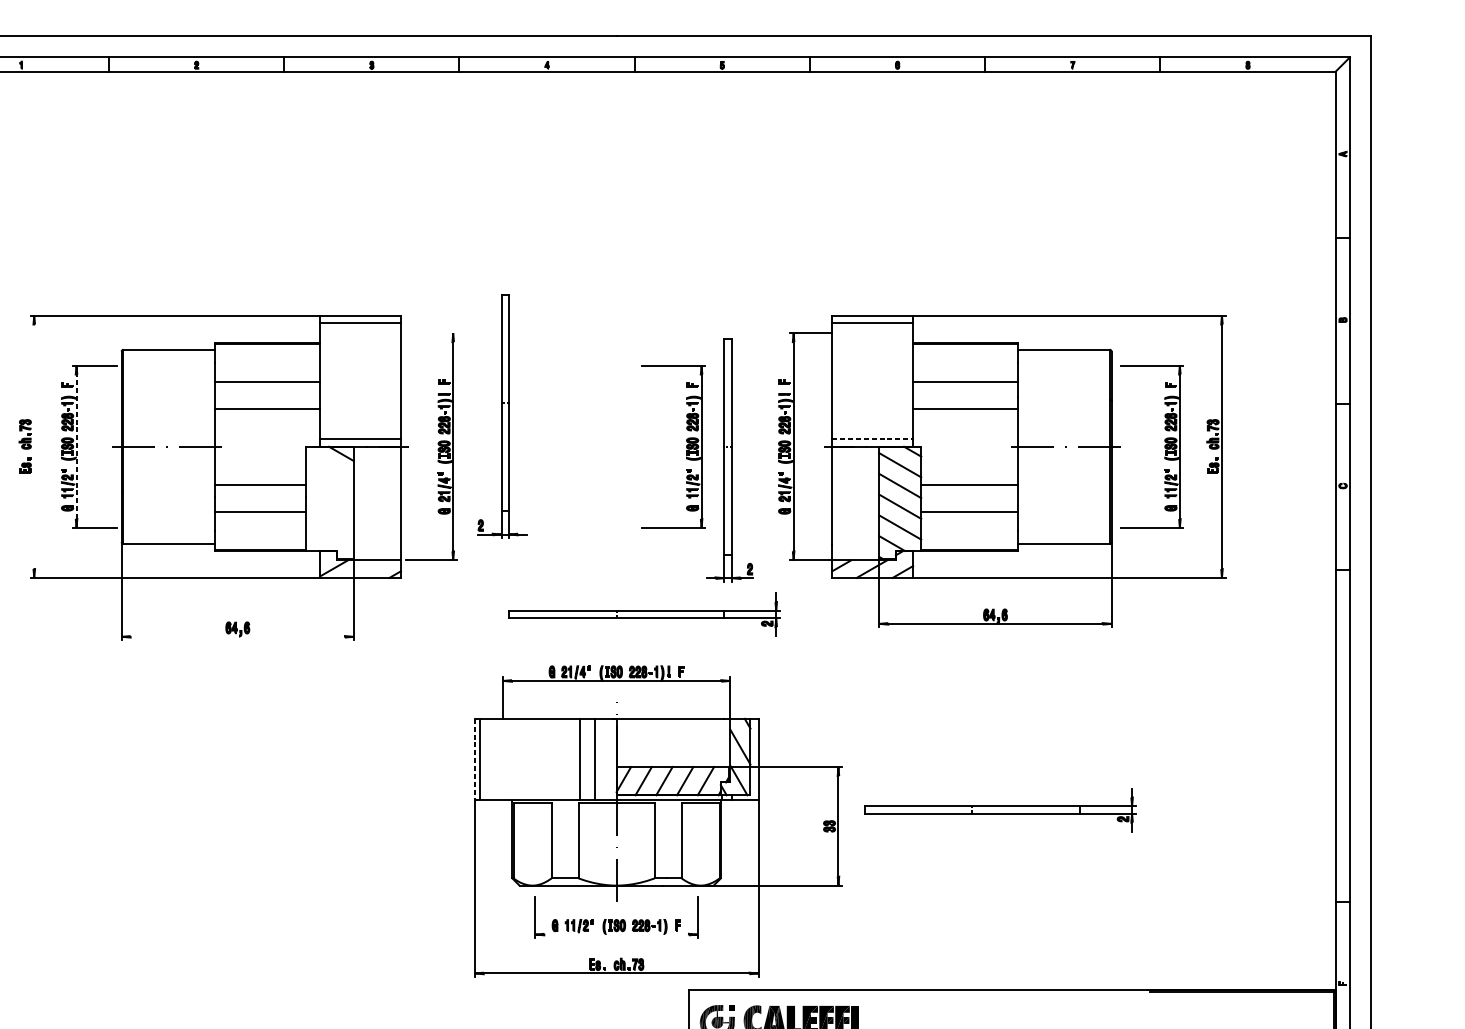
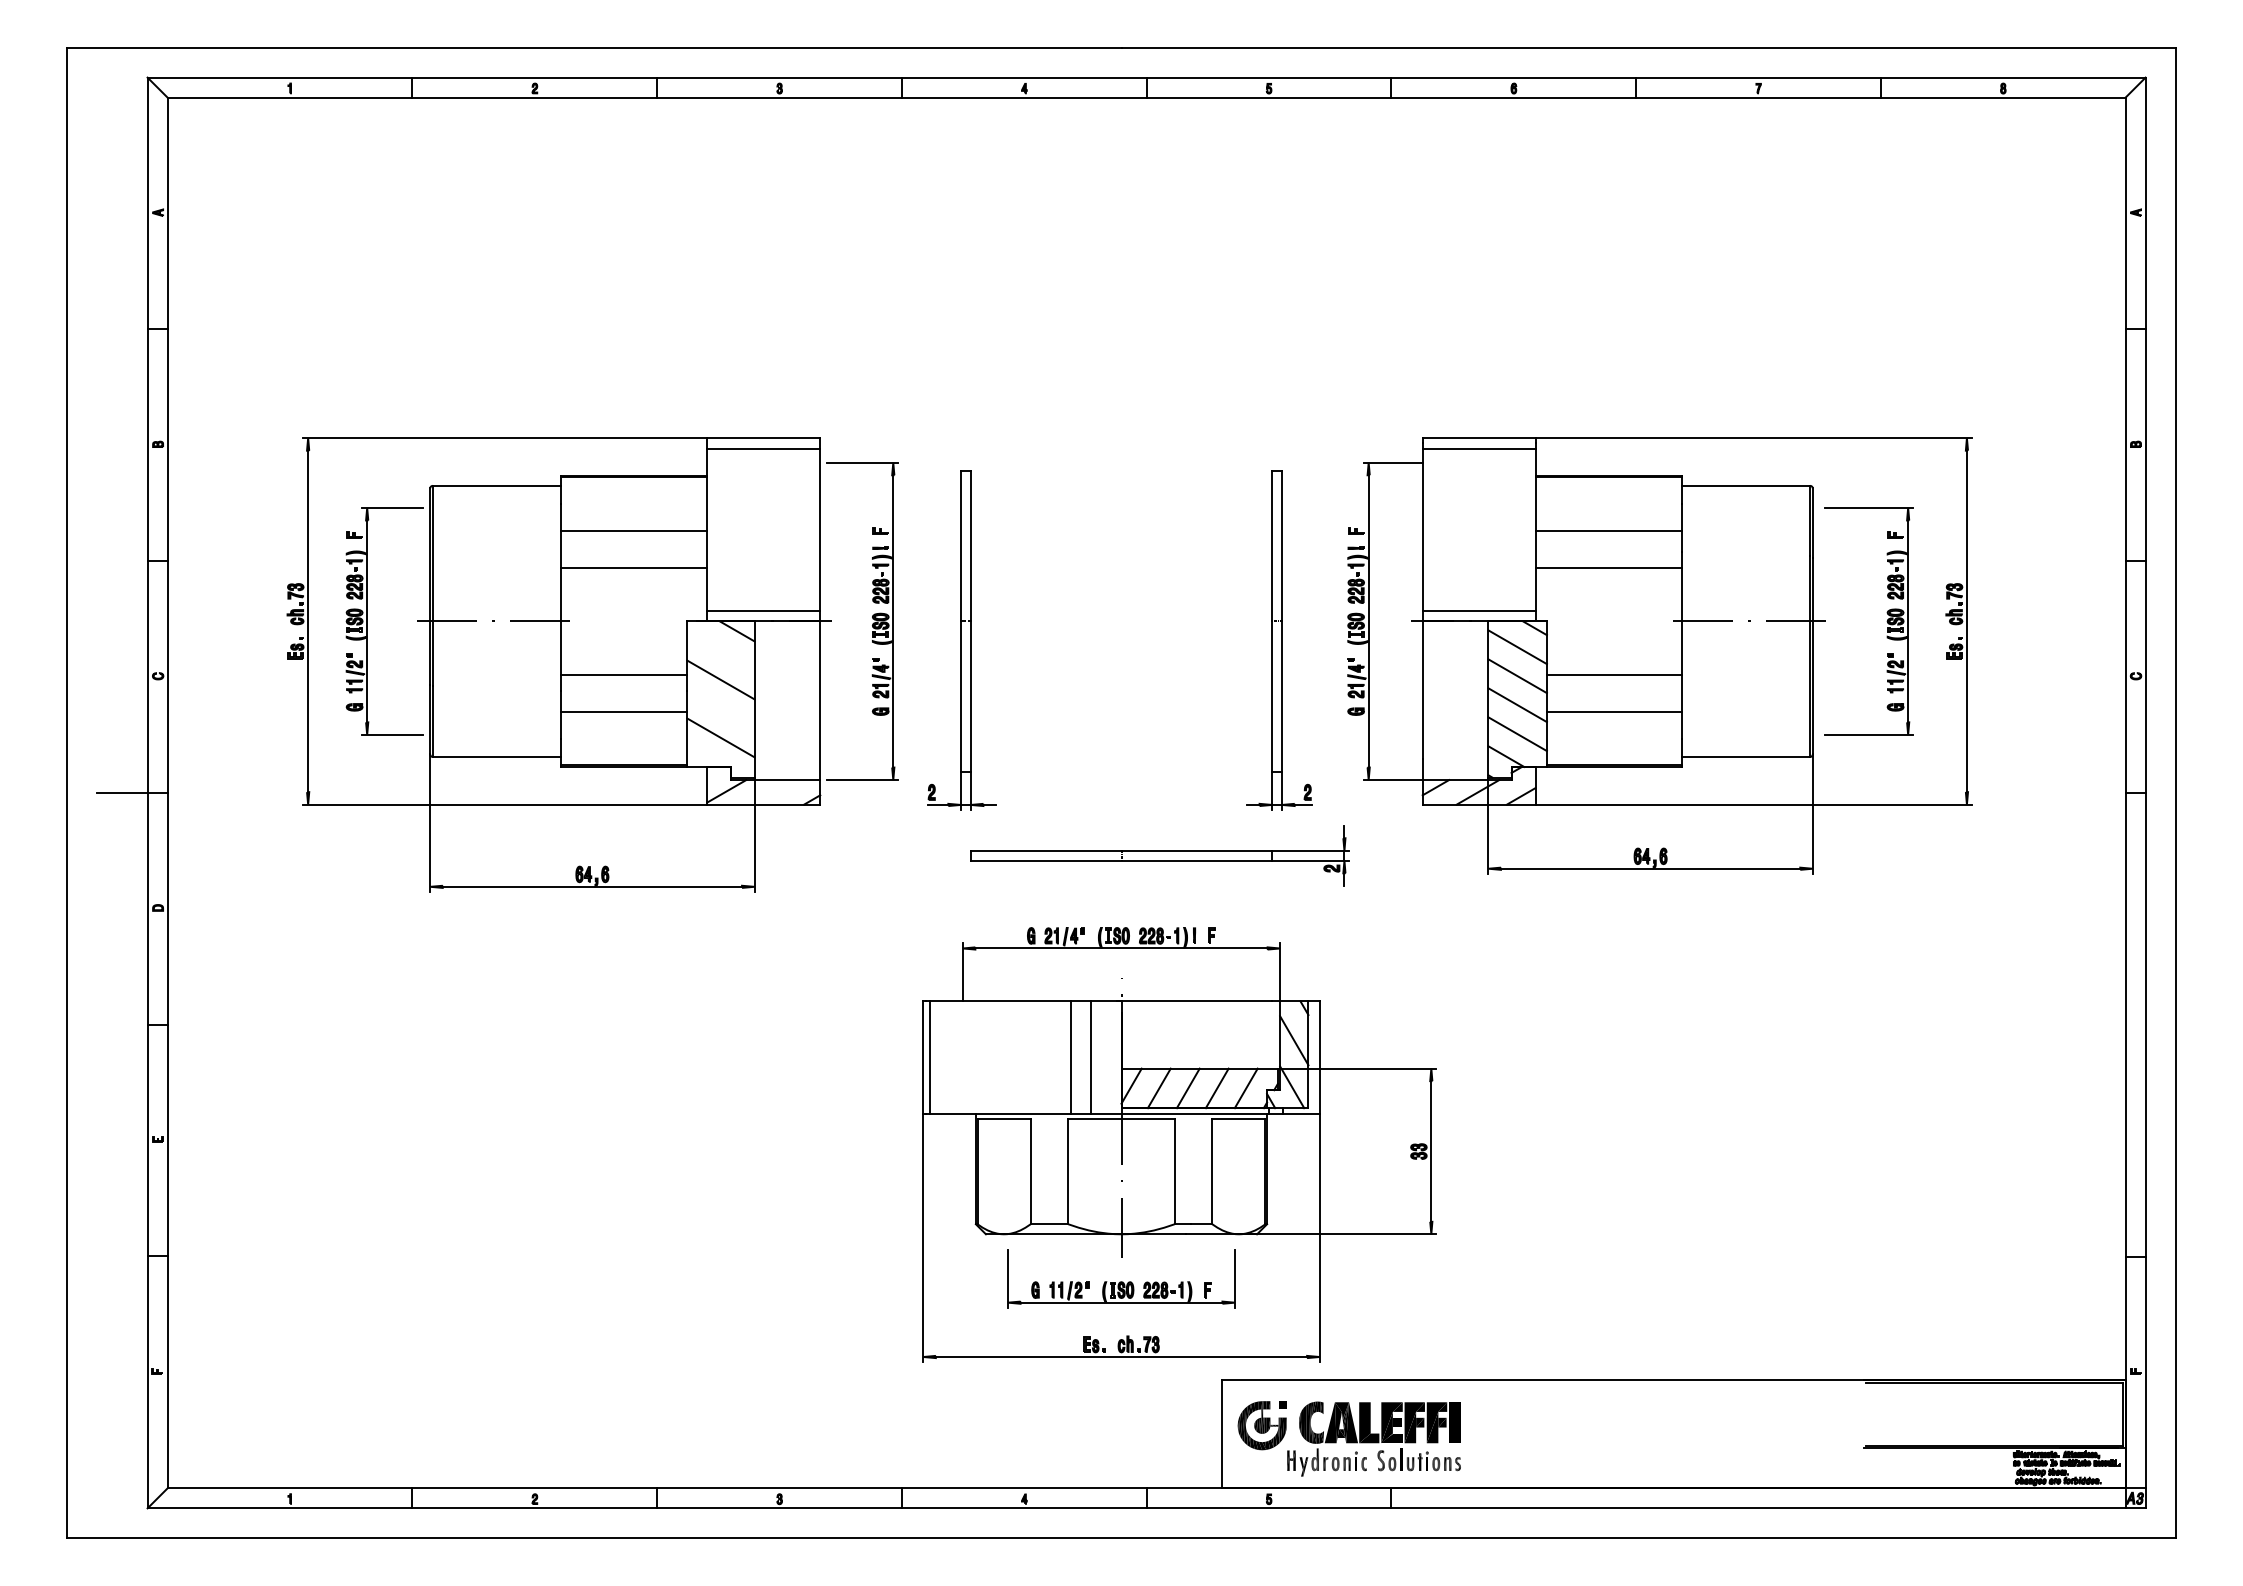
line: (431, 333) -> (862, 462), added
part: (502, 416) -> (961, 640), moved
line: (872, 438) -> (1479, 610), dashed -> solid
line: (34, 446) -> (308, 621), added
line: (76, 446) -> (367, 621), dashed -> solid
part: (686, 446) -> (1218, 621), removed
line: (329, 488) -> (720, 679), added
line: (329, 529) -> (720, 737), added
line: (237, 636) -> (592, 886), added
line: (474, 759) -> (923, 1058), dashed -> solid
part: (999, 809) -> (1656, 1128), removed
line: (616, 934) -> (1121, 1302), added

